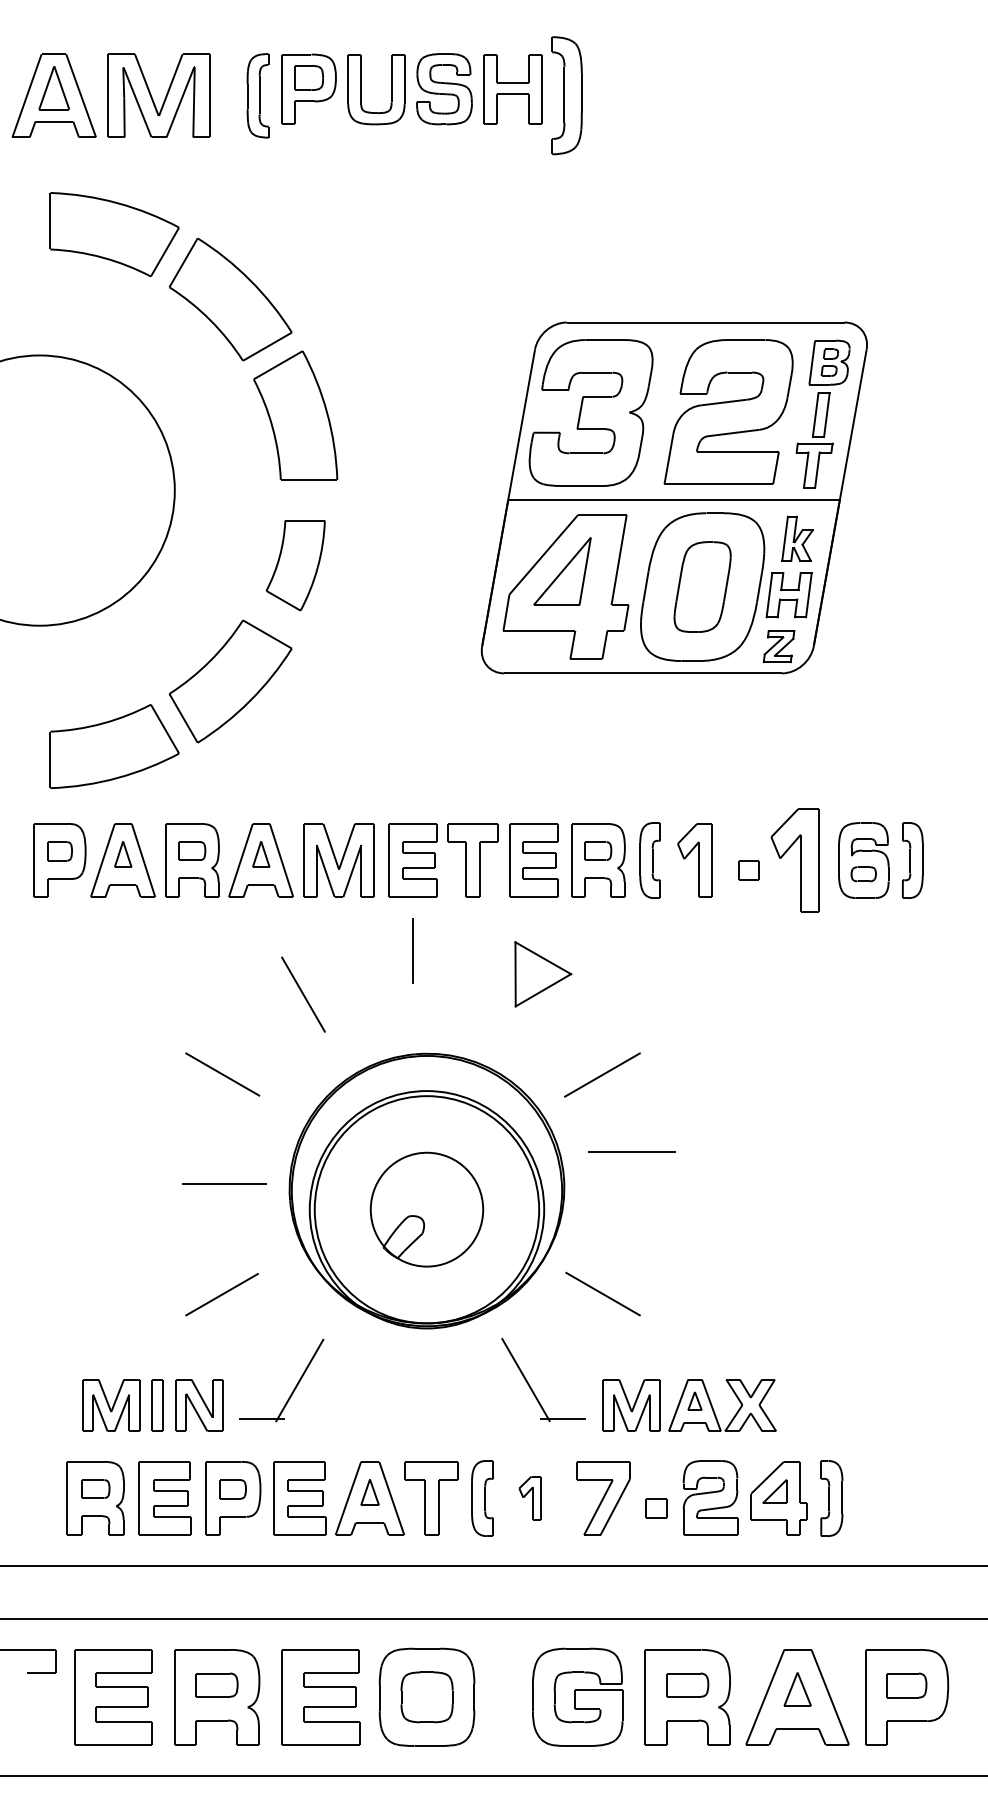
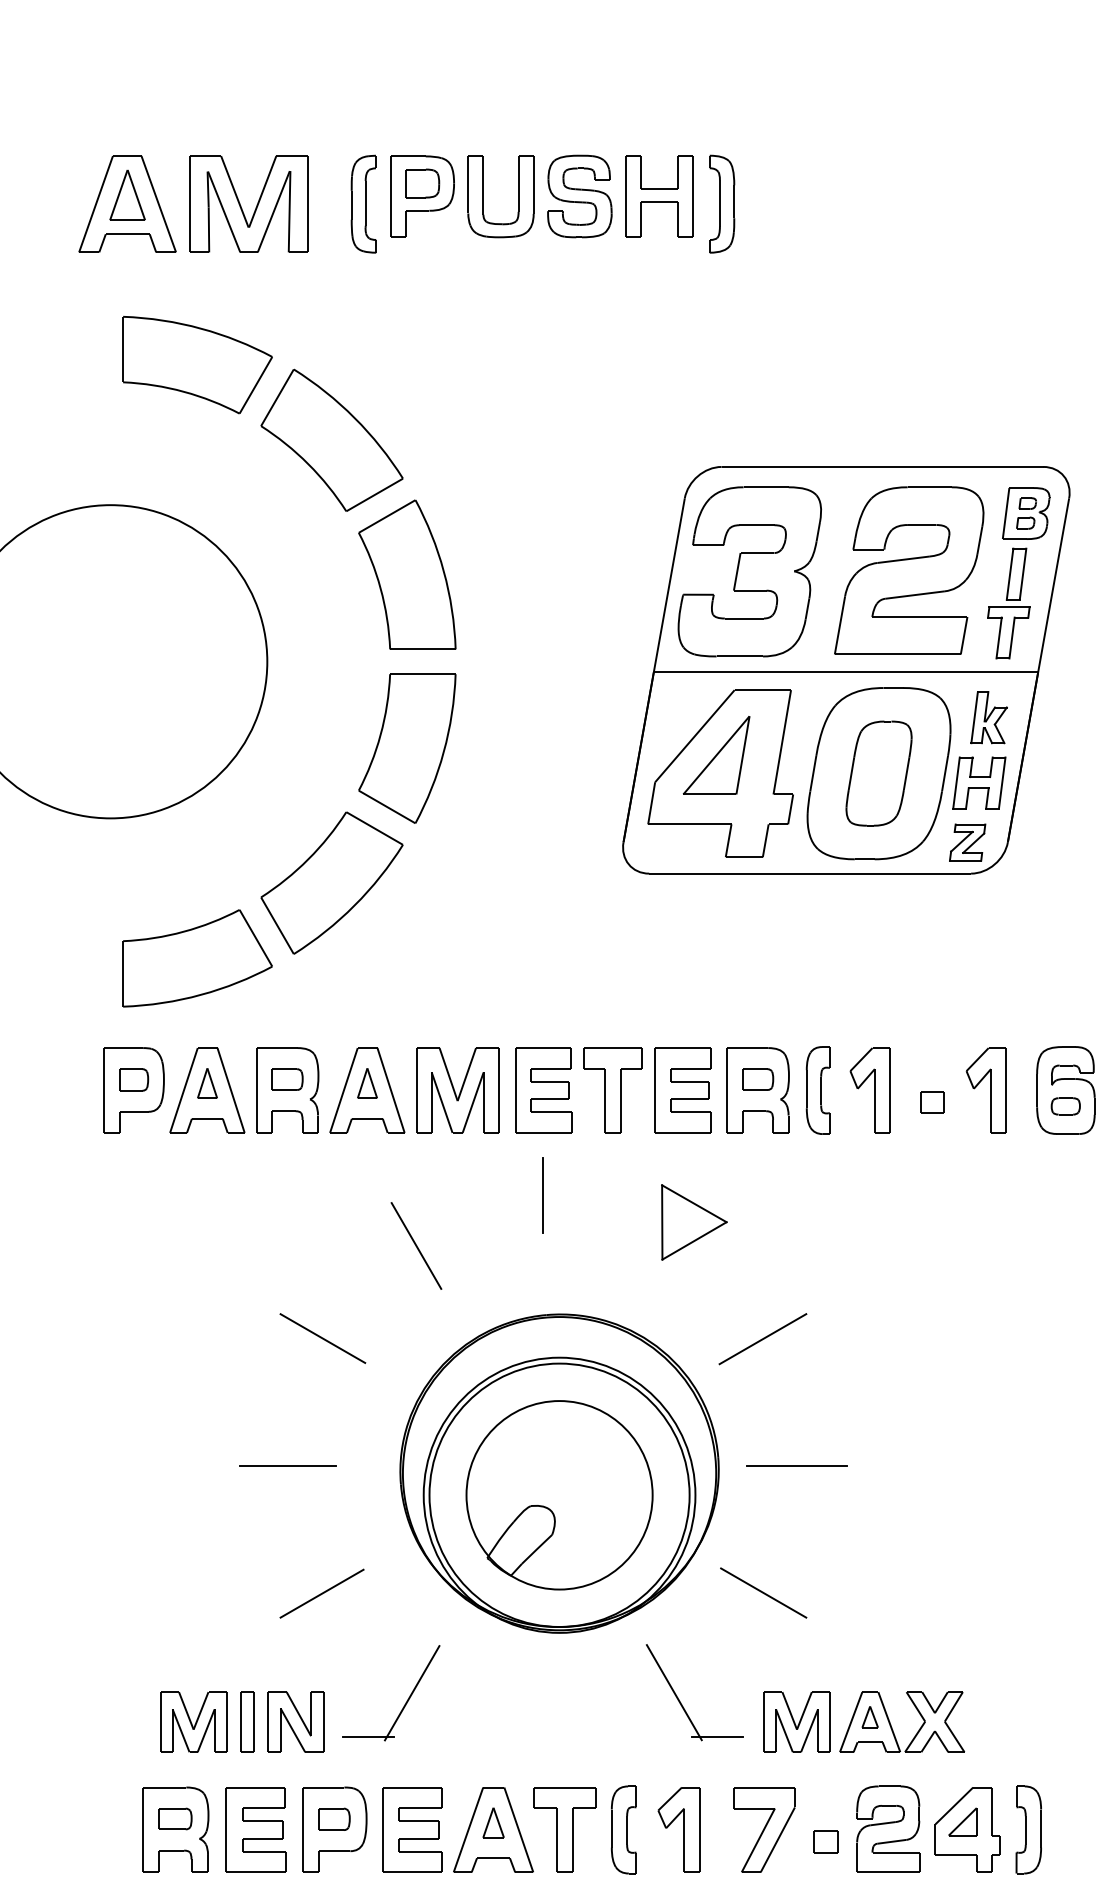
part: (567, 95) -> (722, 203), size x0.71
part: (295, 565) -> (407, 748), size x1.43
part: (794, 860) -> (985, 1090), size x0.71
line: (631, 1151) -> (796, 1464), moved
line: (224, 1183) -> (287, 1464), moved
part: (426, 1209) -> (559, 1494), size x1.43
part: (529, 1498) -> (678, 1829), size x1.67

